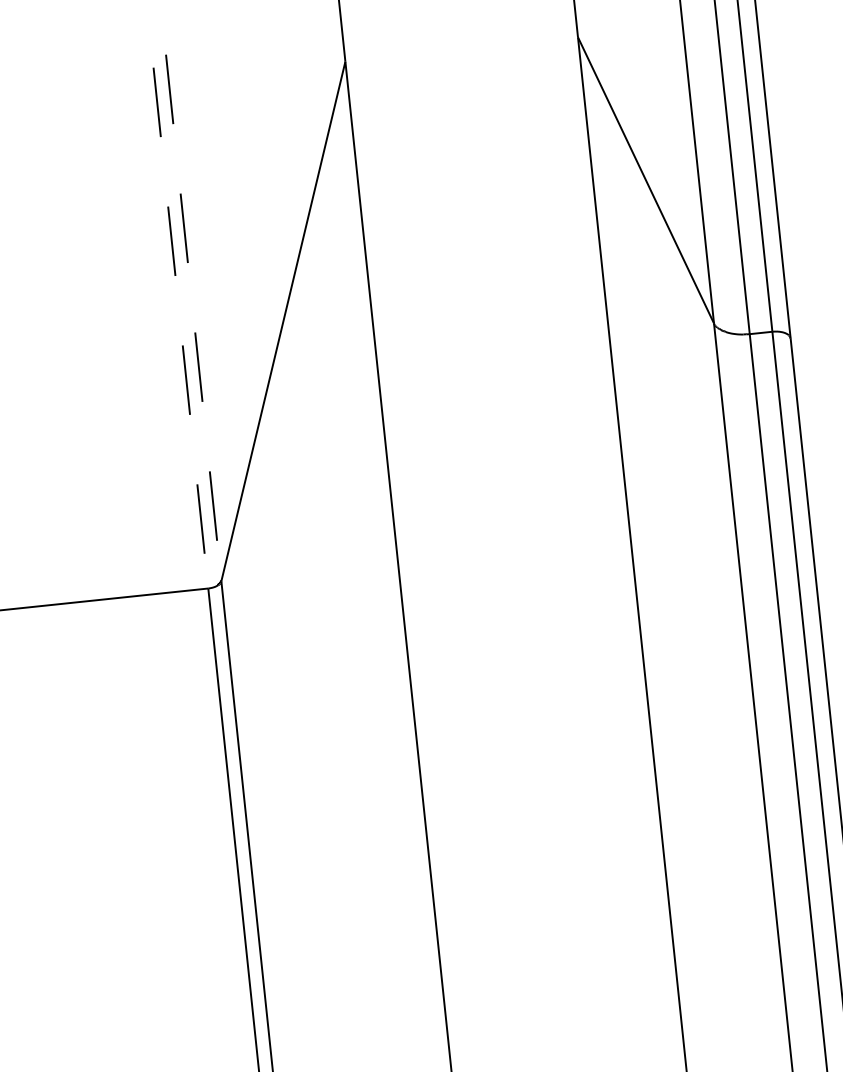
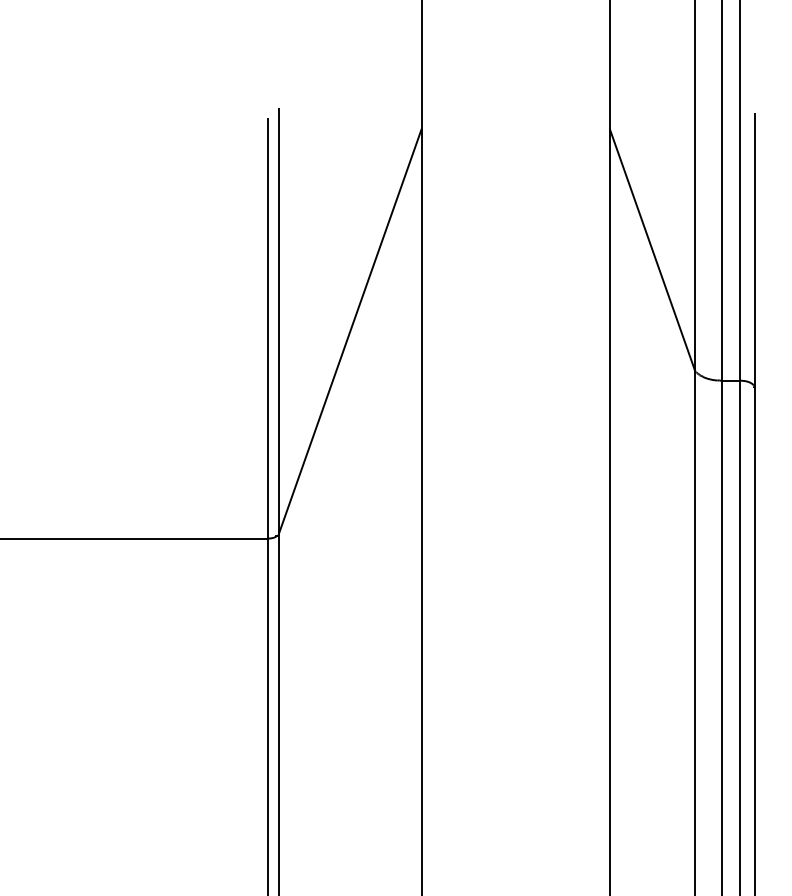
line: (193, 318) -> (278, 321), dashed -> solid
line: (180, 328) -> (267, 328), dashed -> solid

